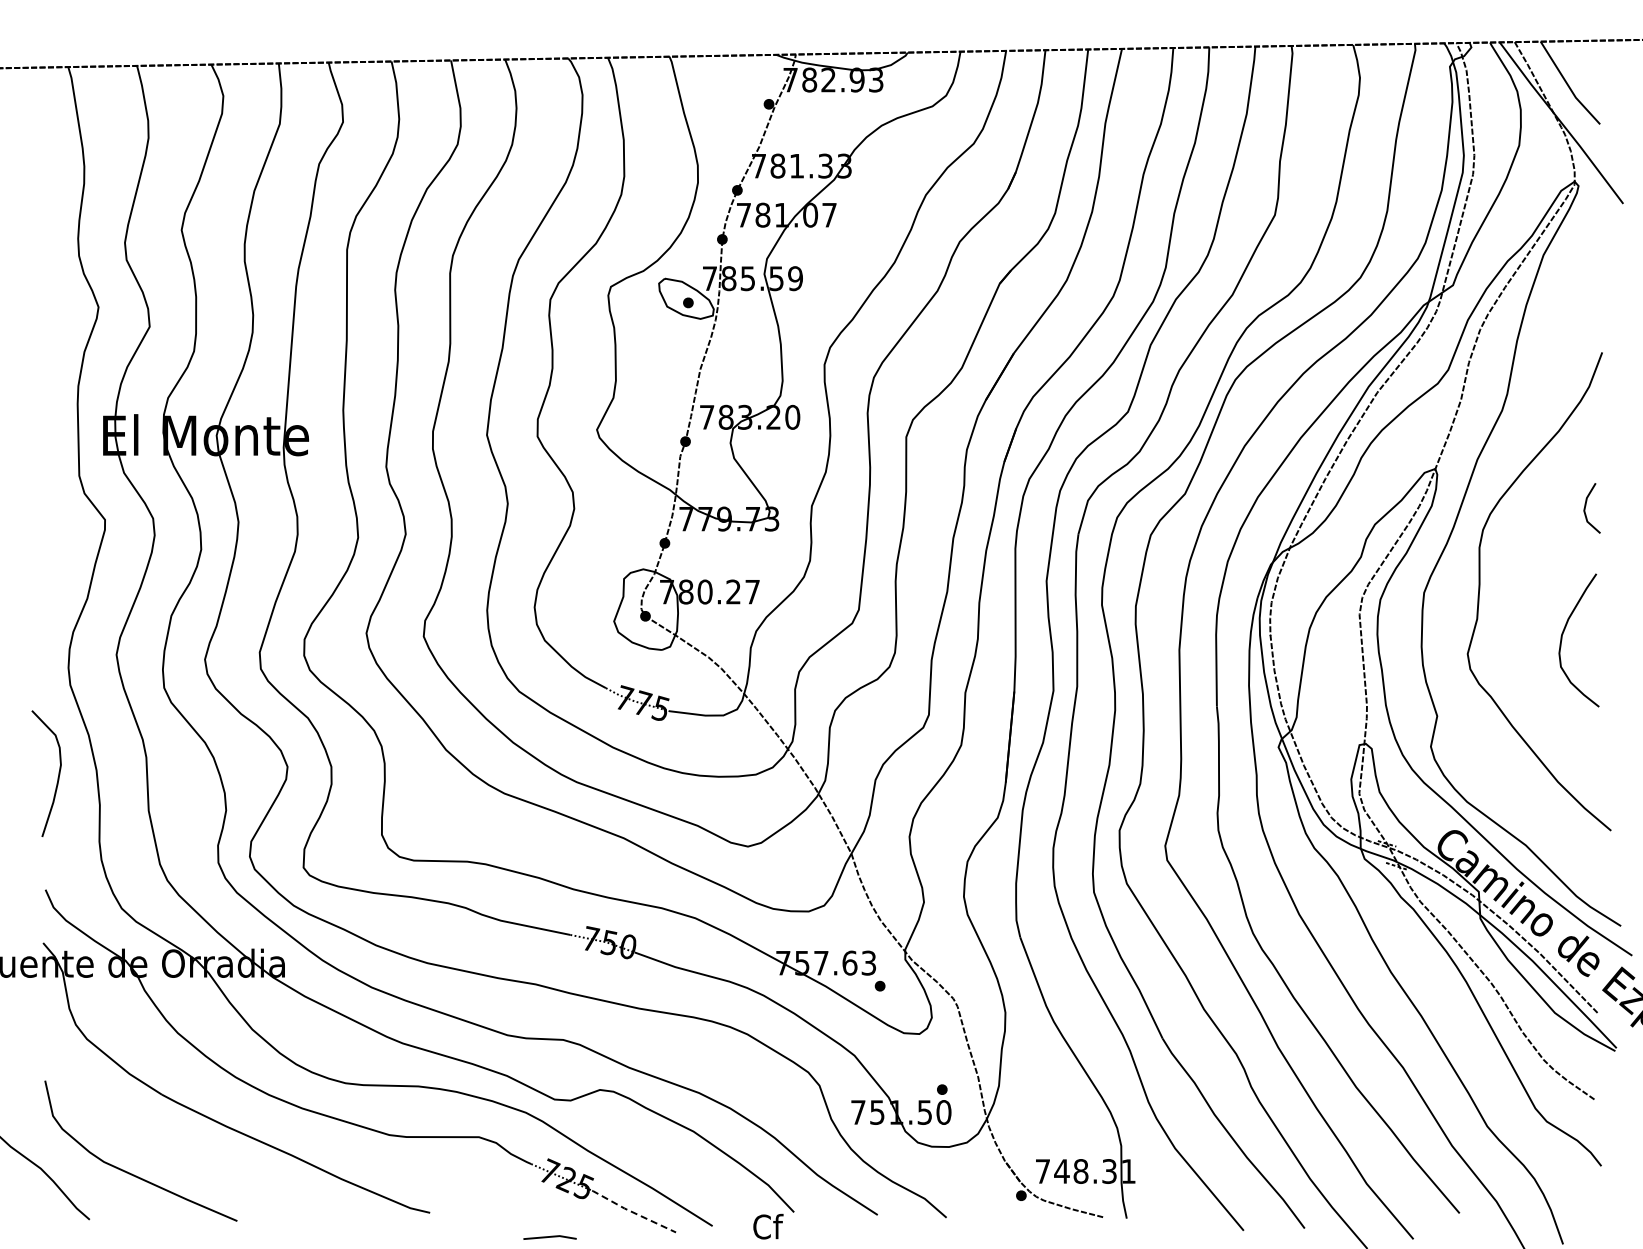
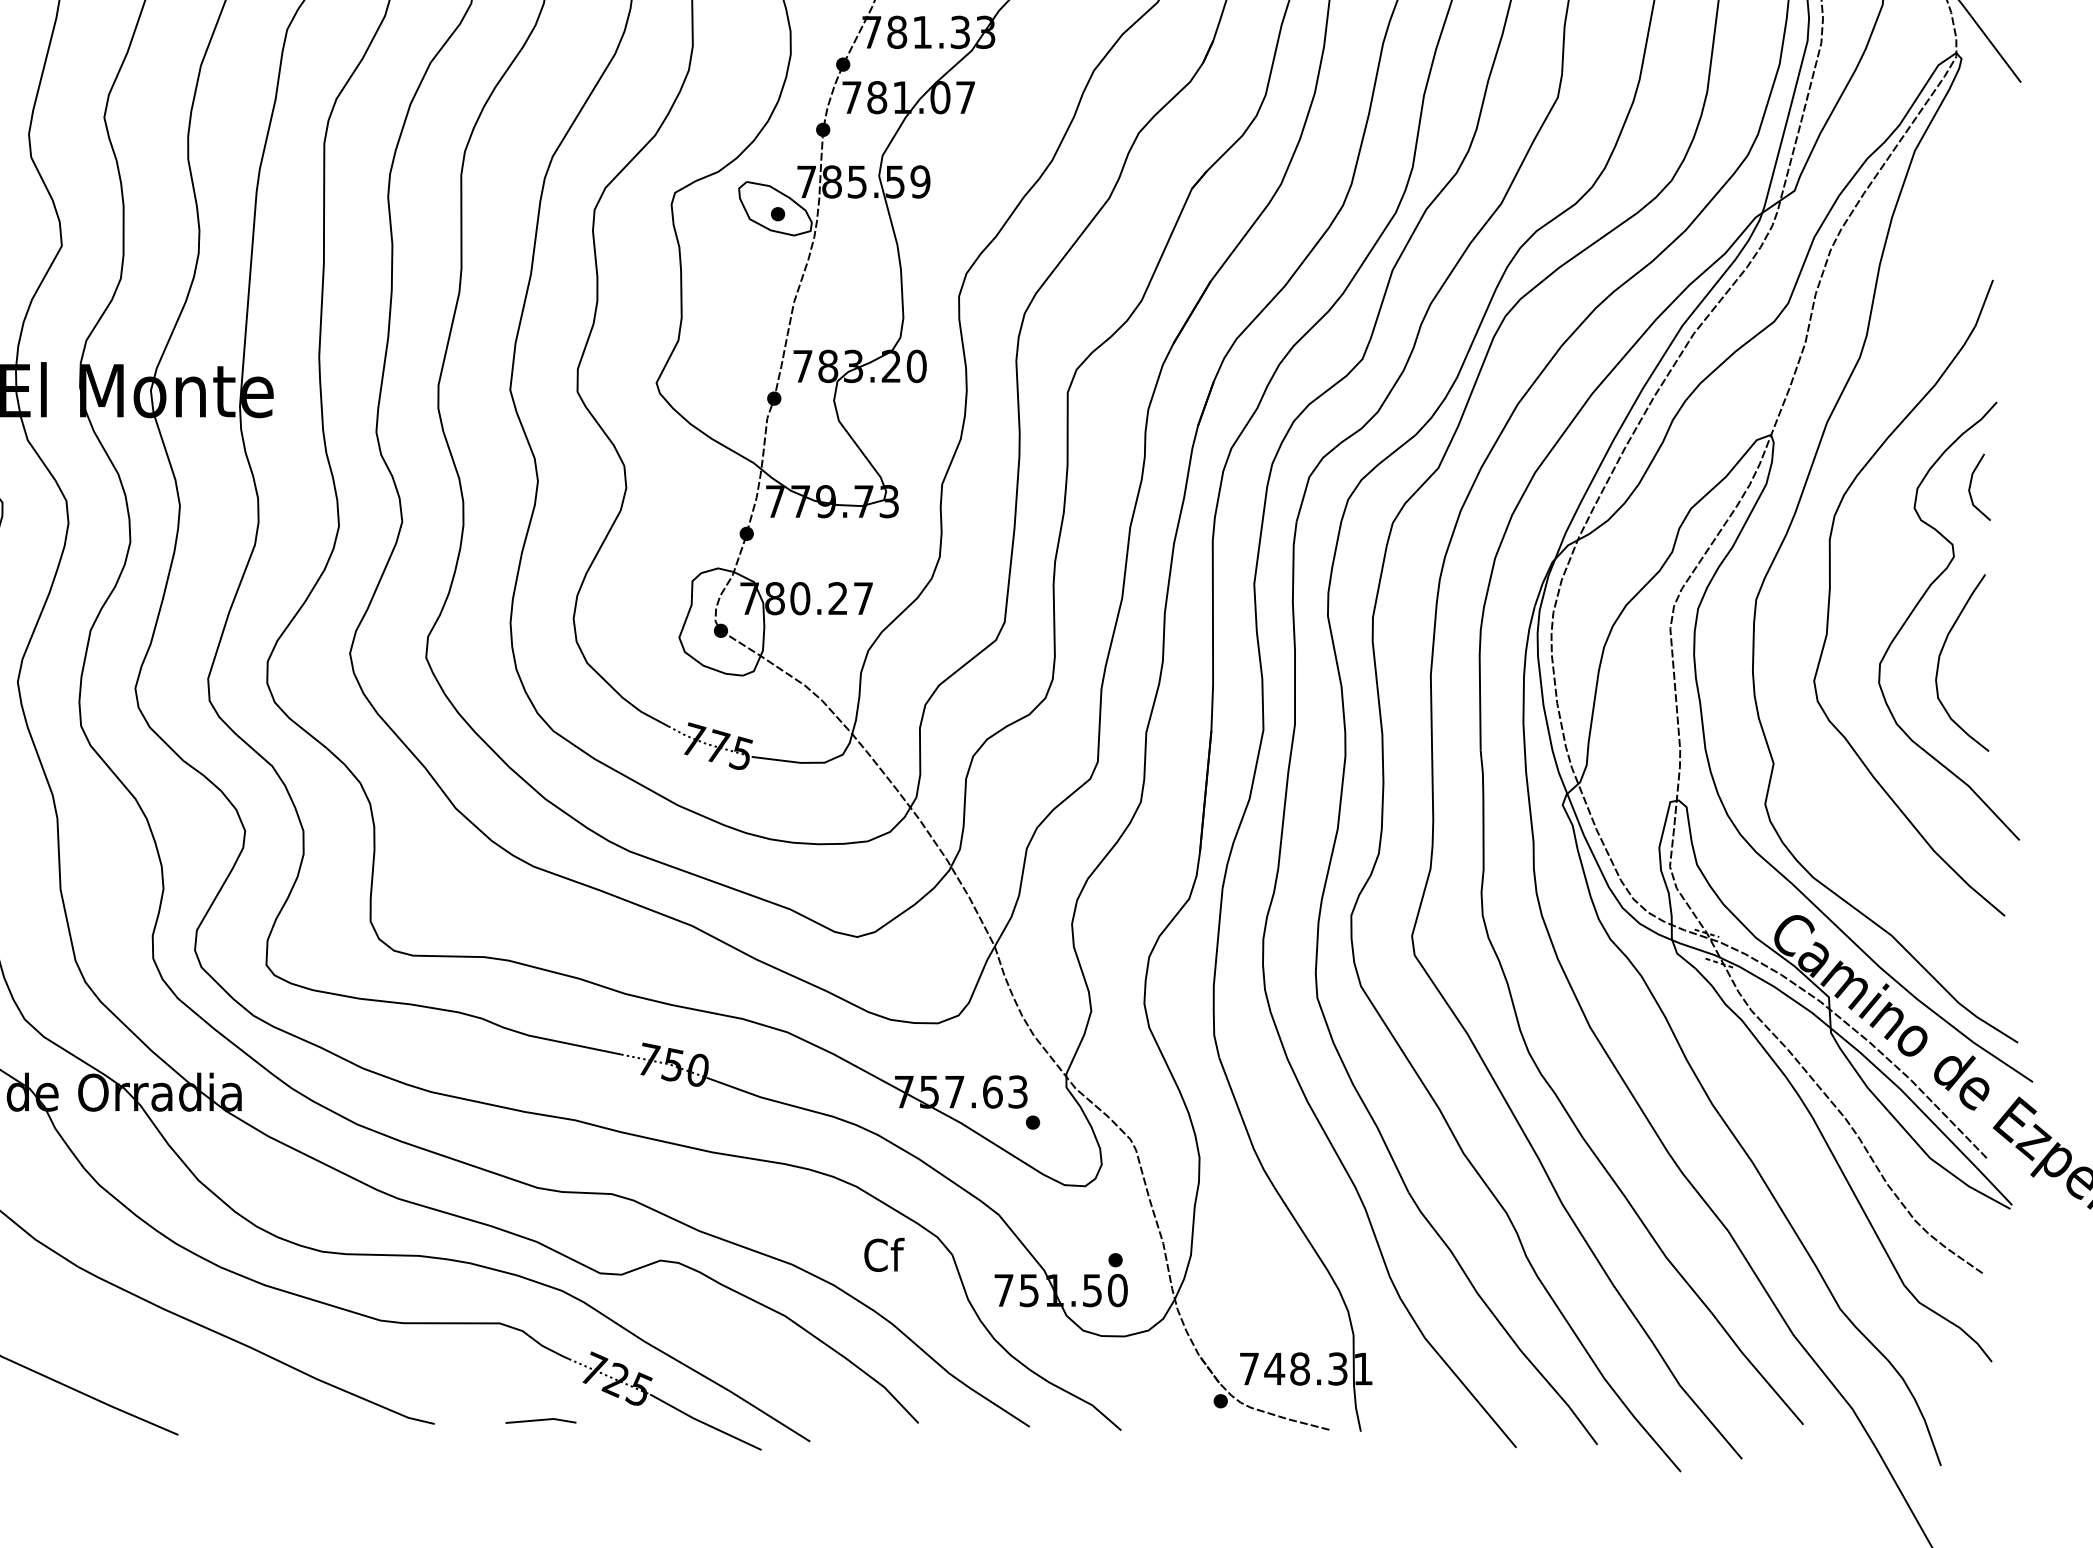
curve: (1549, 592) -> (1922, 599), added
line: (632, 1212) -> (703, 1423), dashed -> solid
text: (768, 1226) -> (884, 1254), moved
line: (549, 1237) -> (540, 1420), moved

